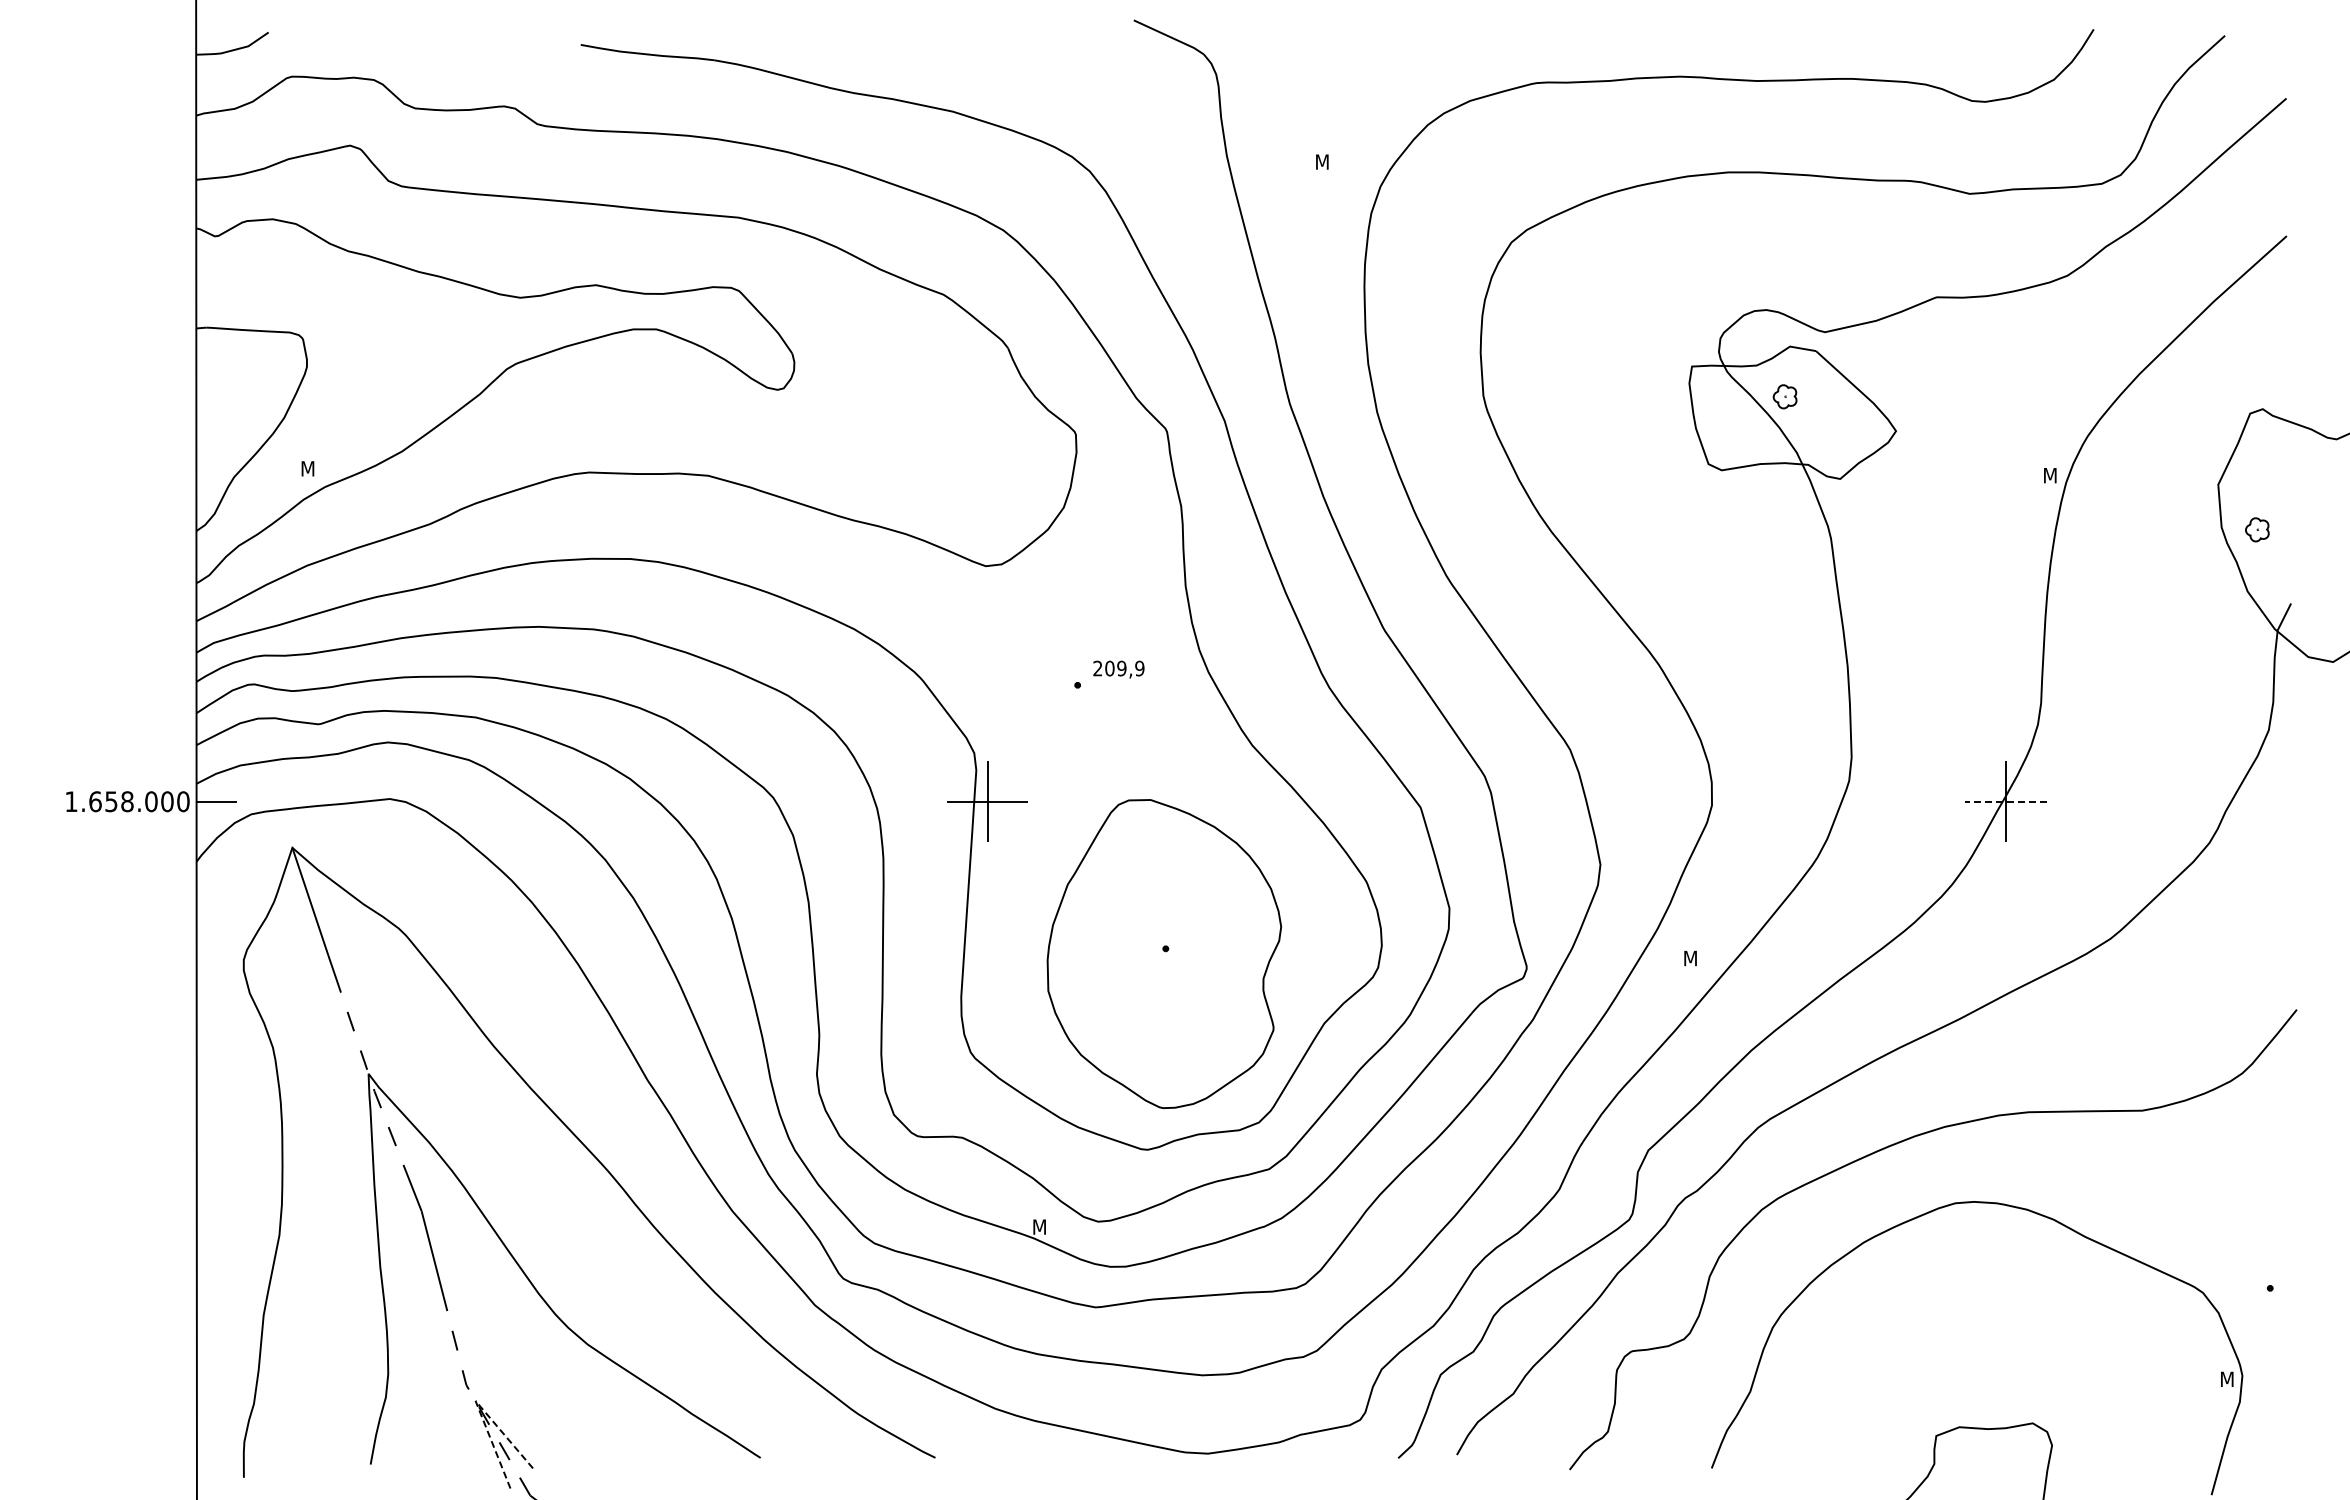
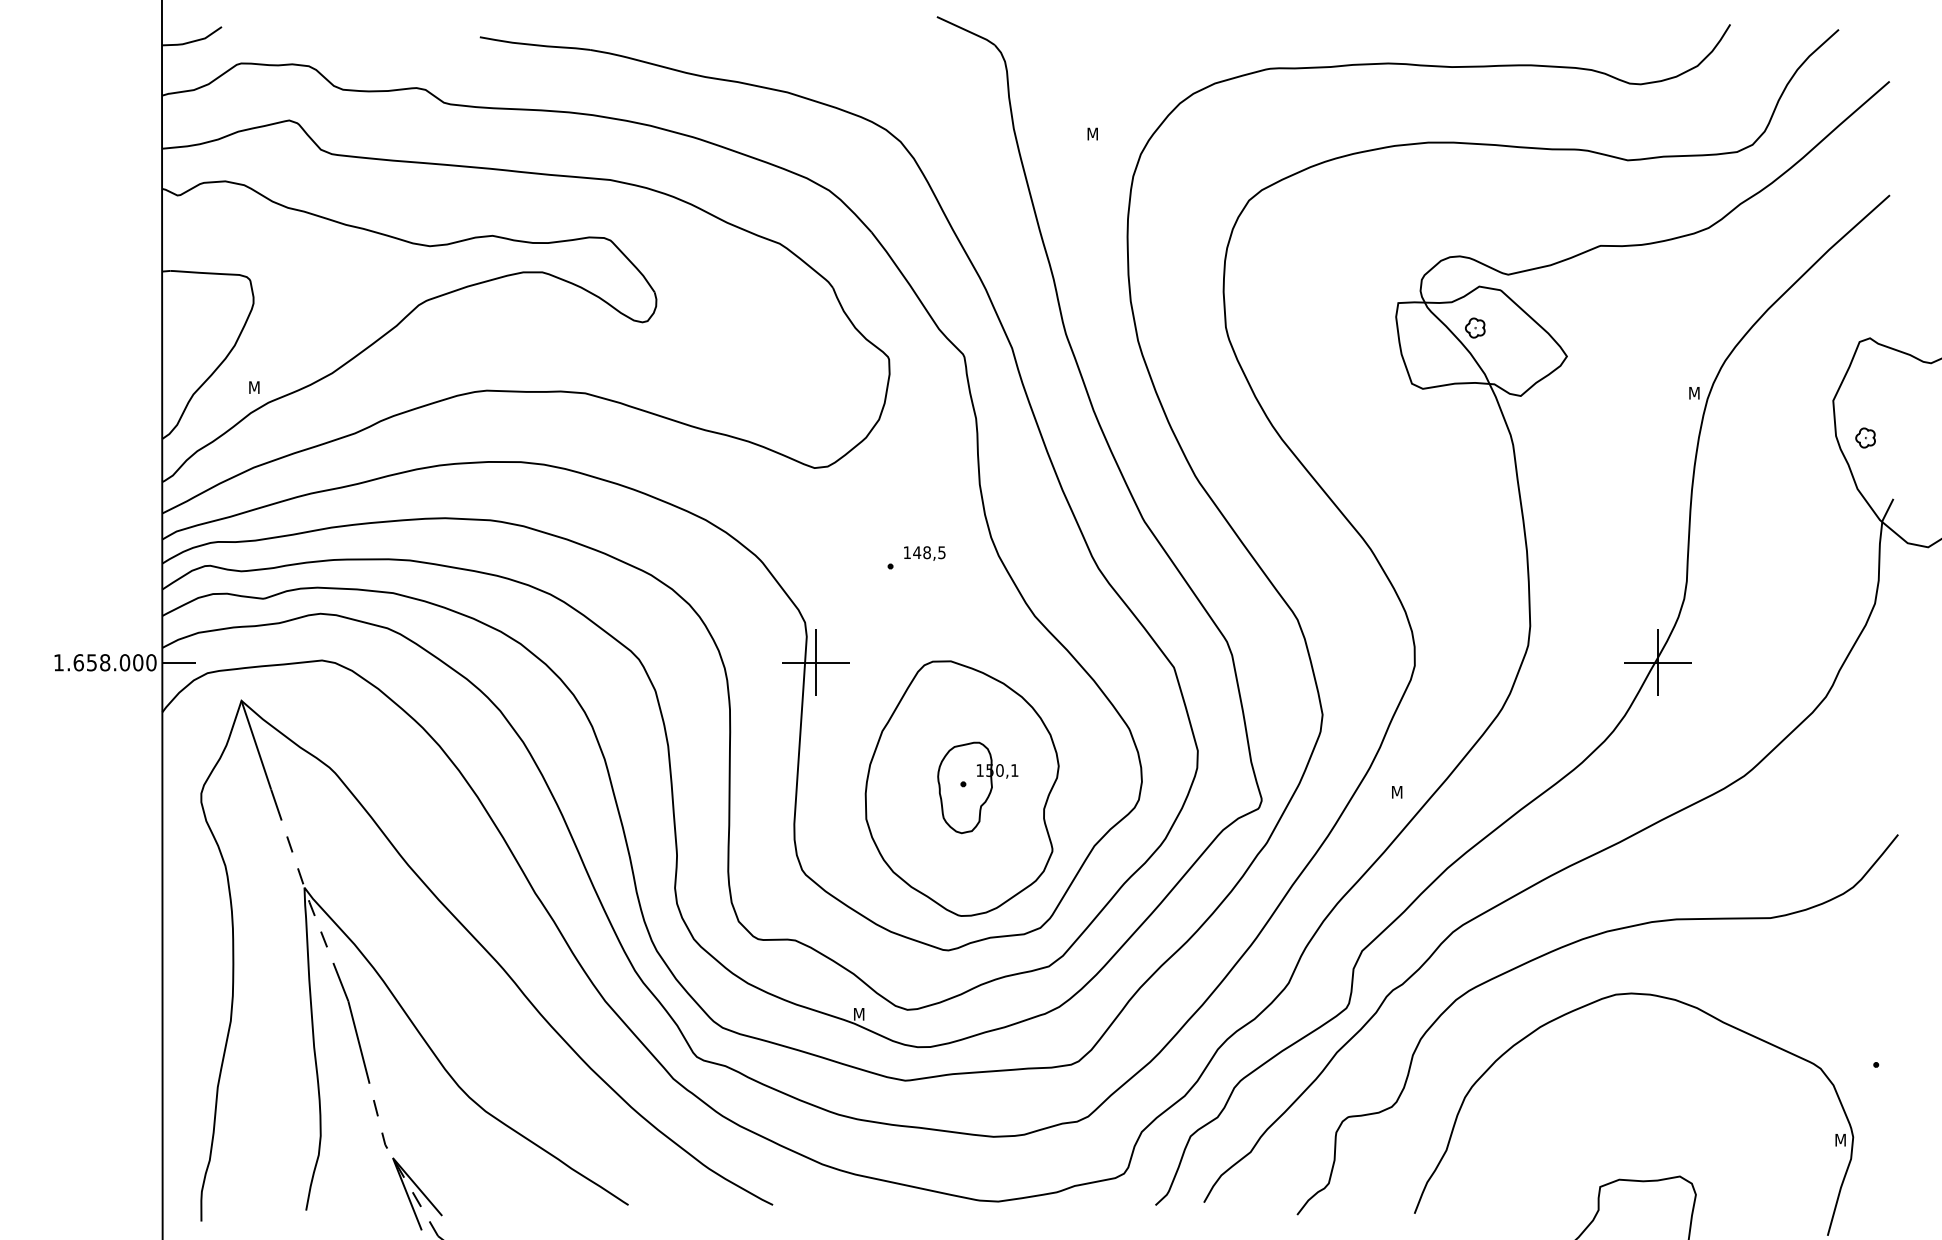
text: (1118, 668) -> (924, 552), 209,9 -> 148,5
line: (2006, 801) -> (1658, 662), dashed -> solid
part: (1183, 952) -> (978, 787), added
line: (475, 1400) -> (392, 1157), dashed -> solid

